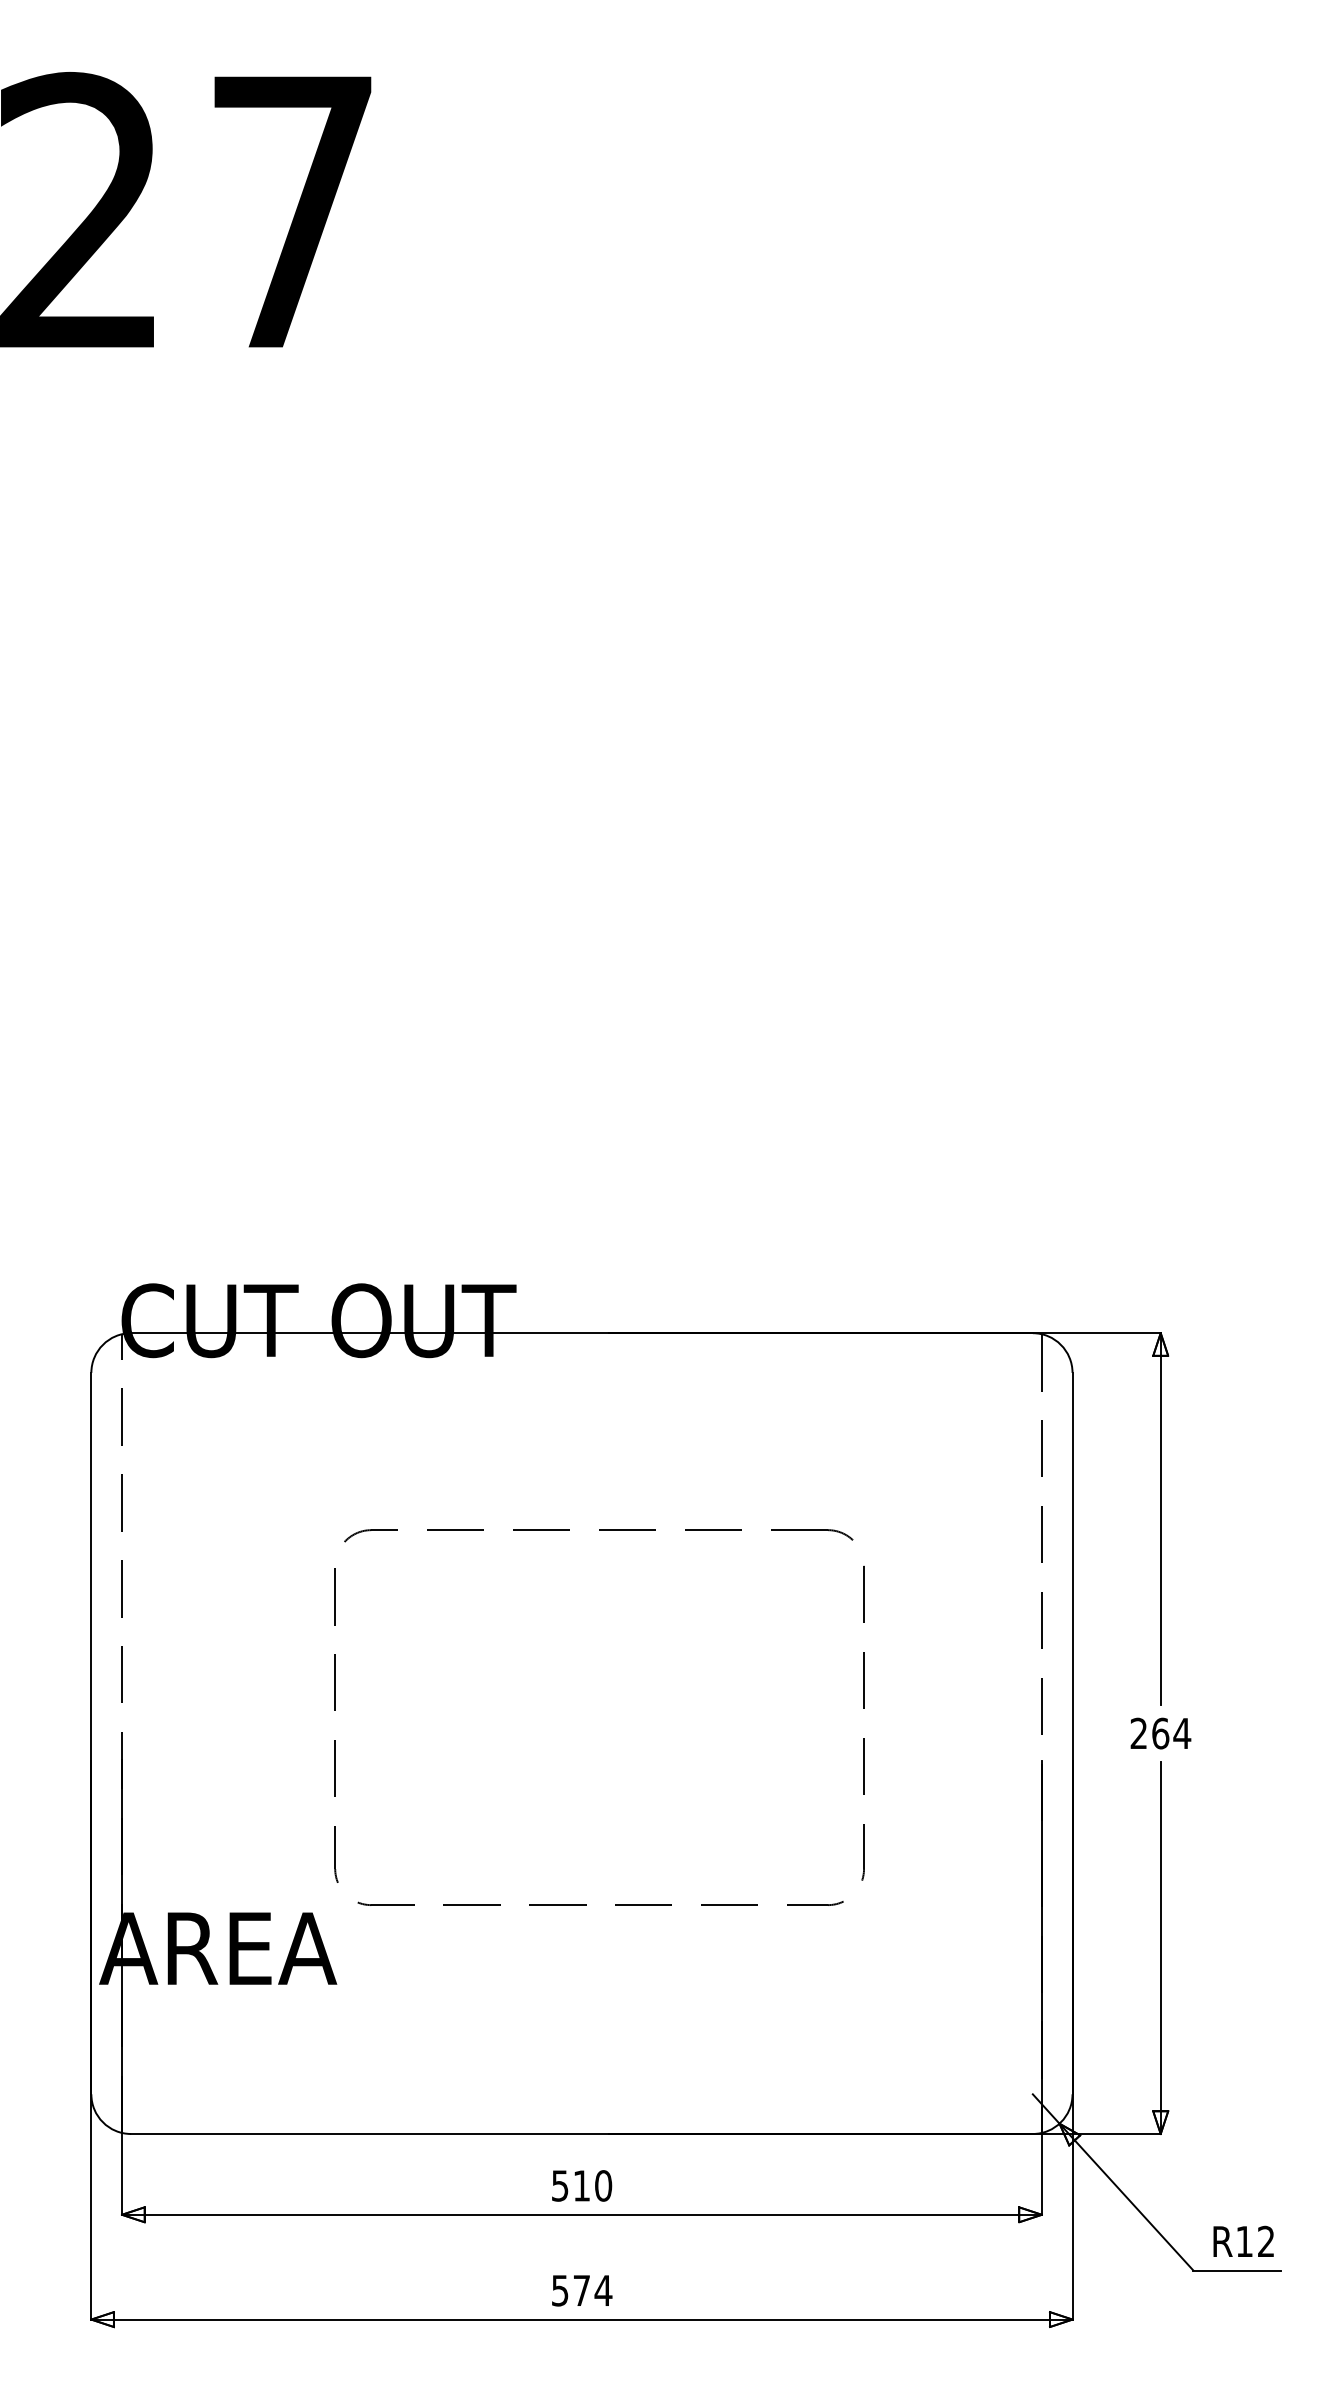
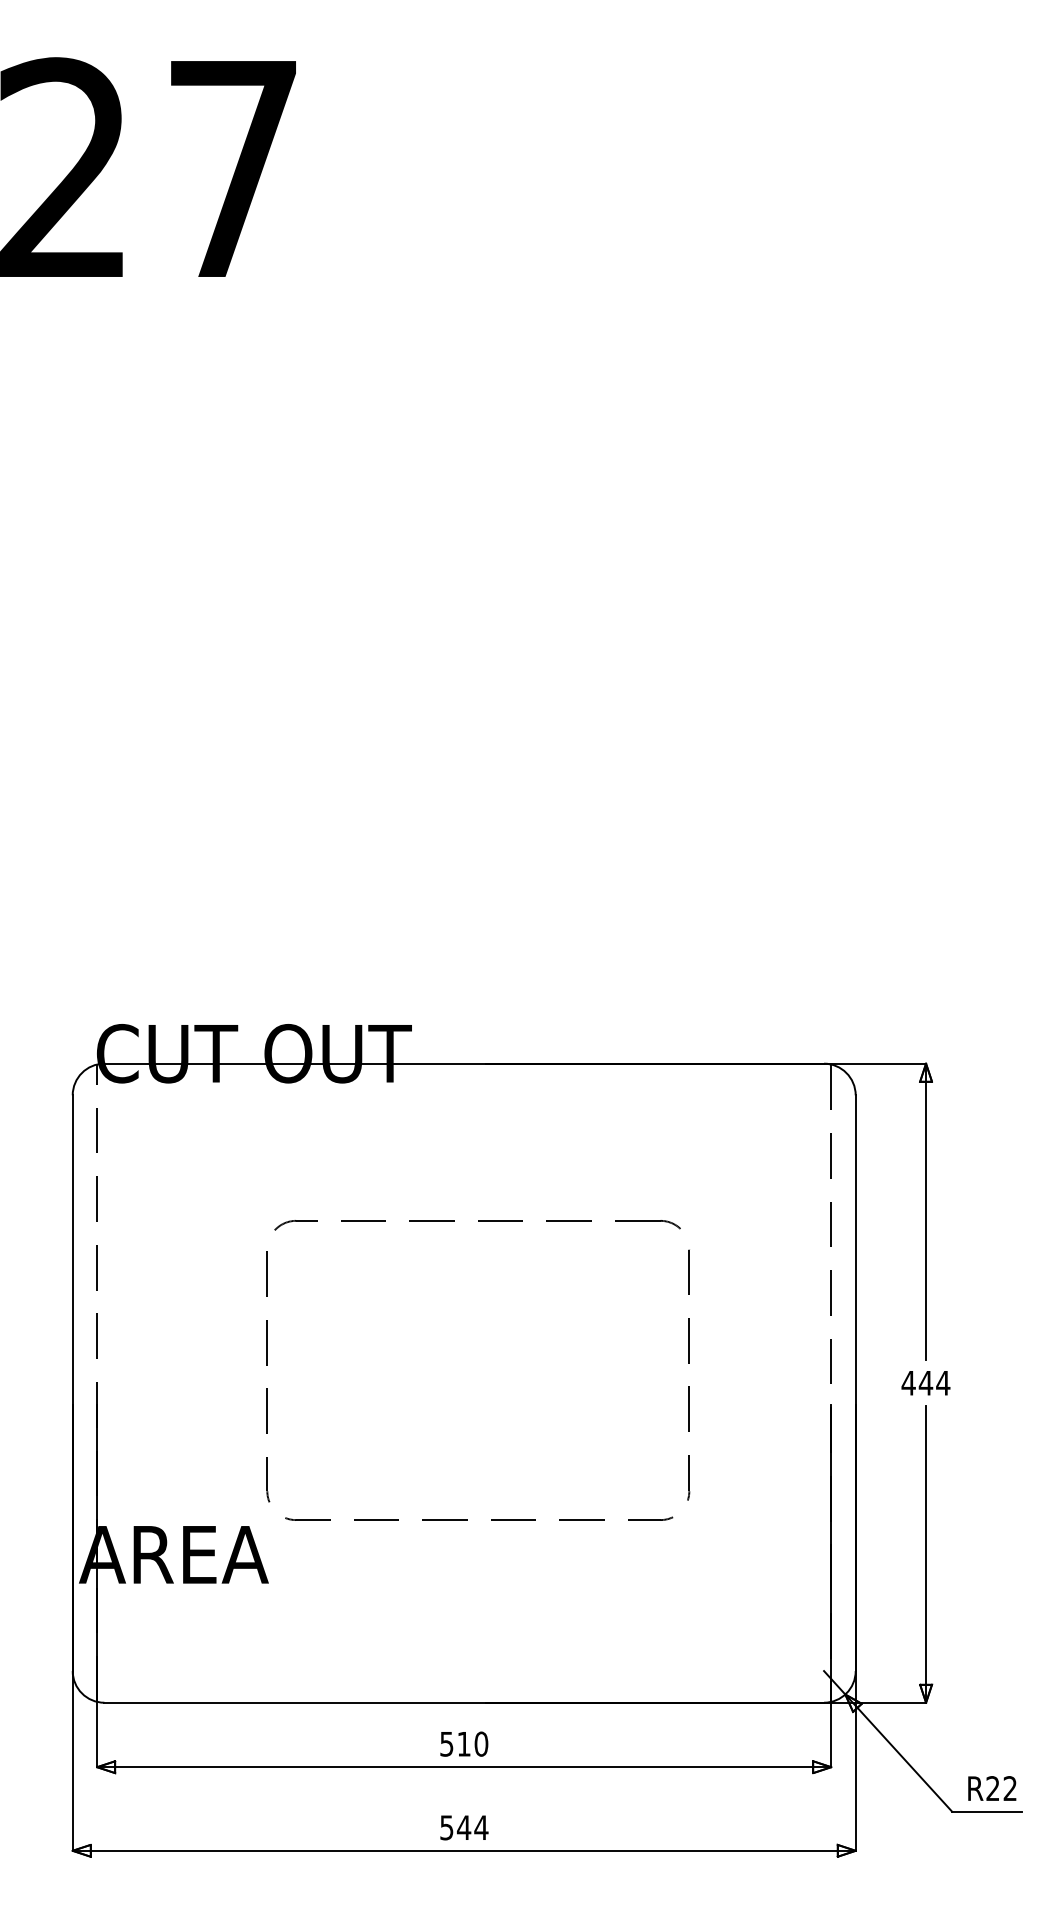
text: (1149, 1733) -> (917, 1383), 264 -> 444
text: (1244, 2240) -> (992, 1787), R12 -> R22
text: (581, 2290) -> (463, 1827), 574 -> 544

